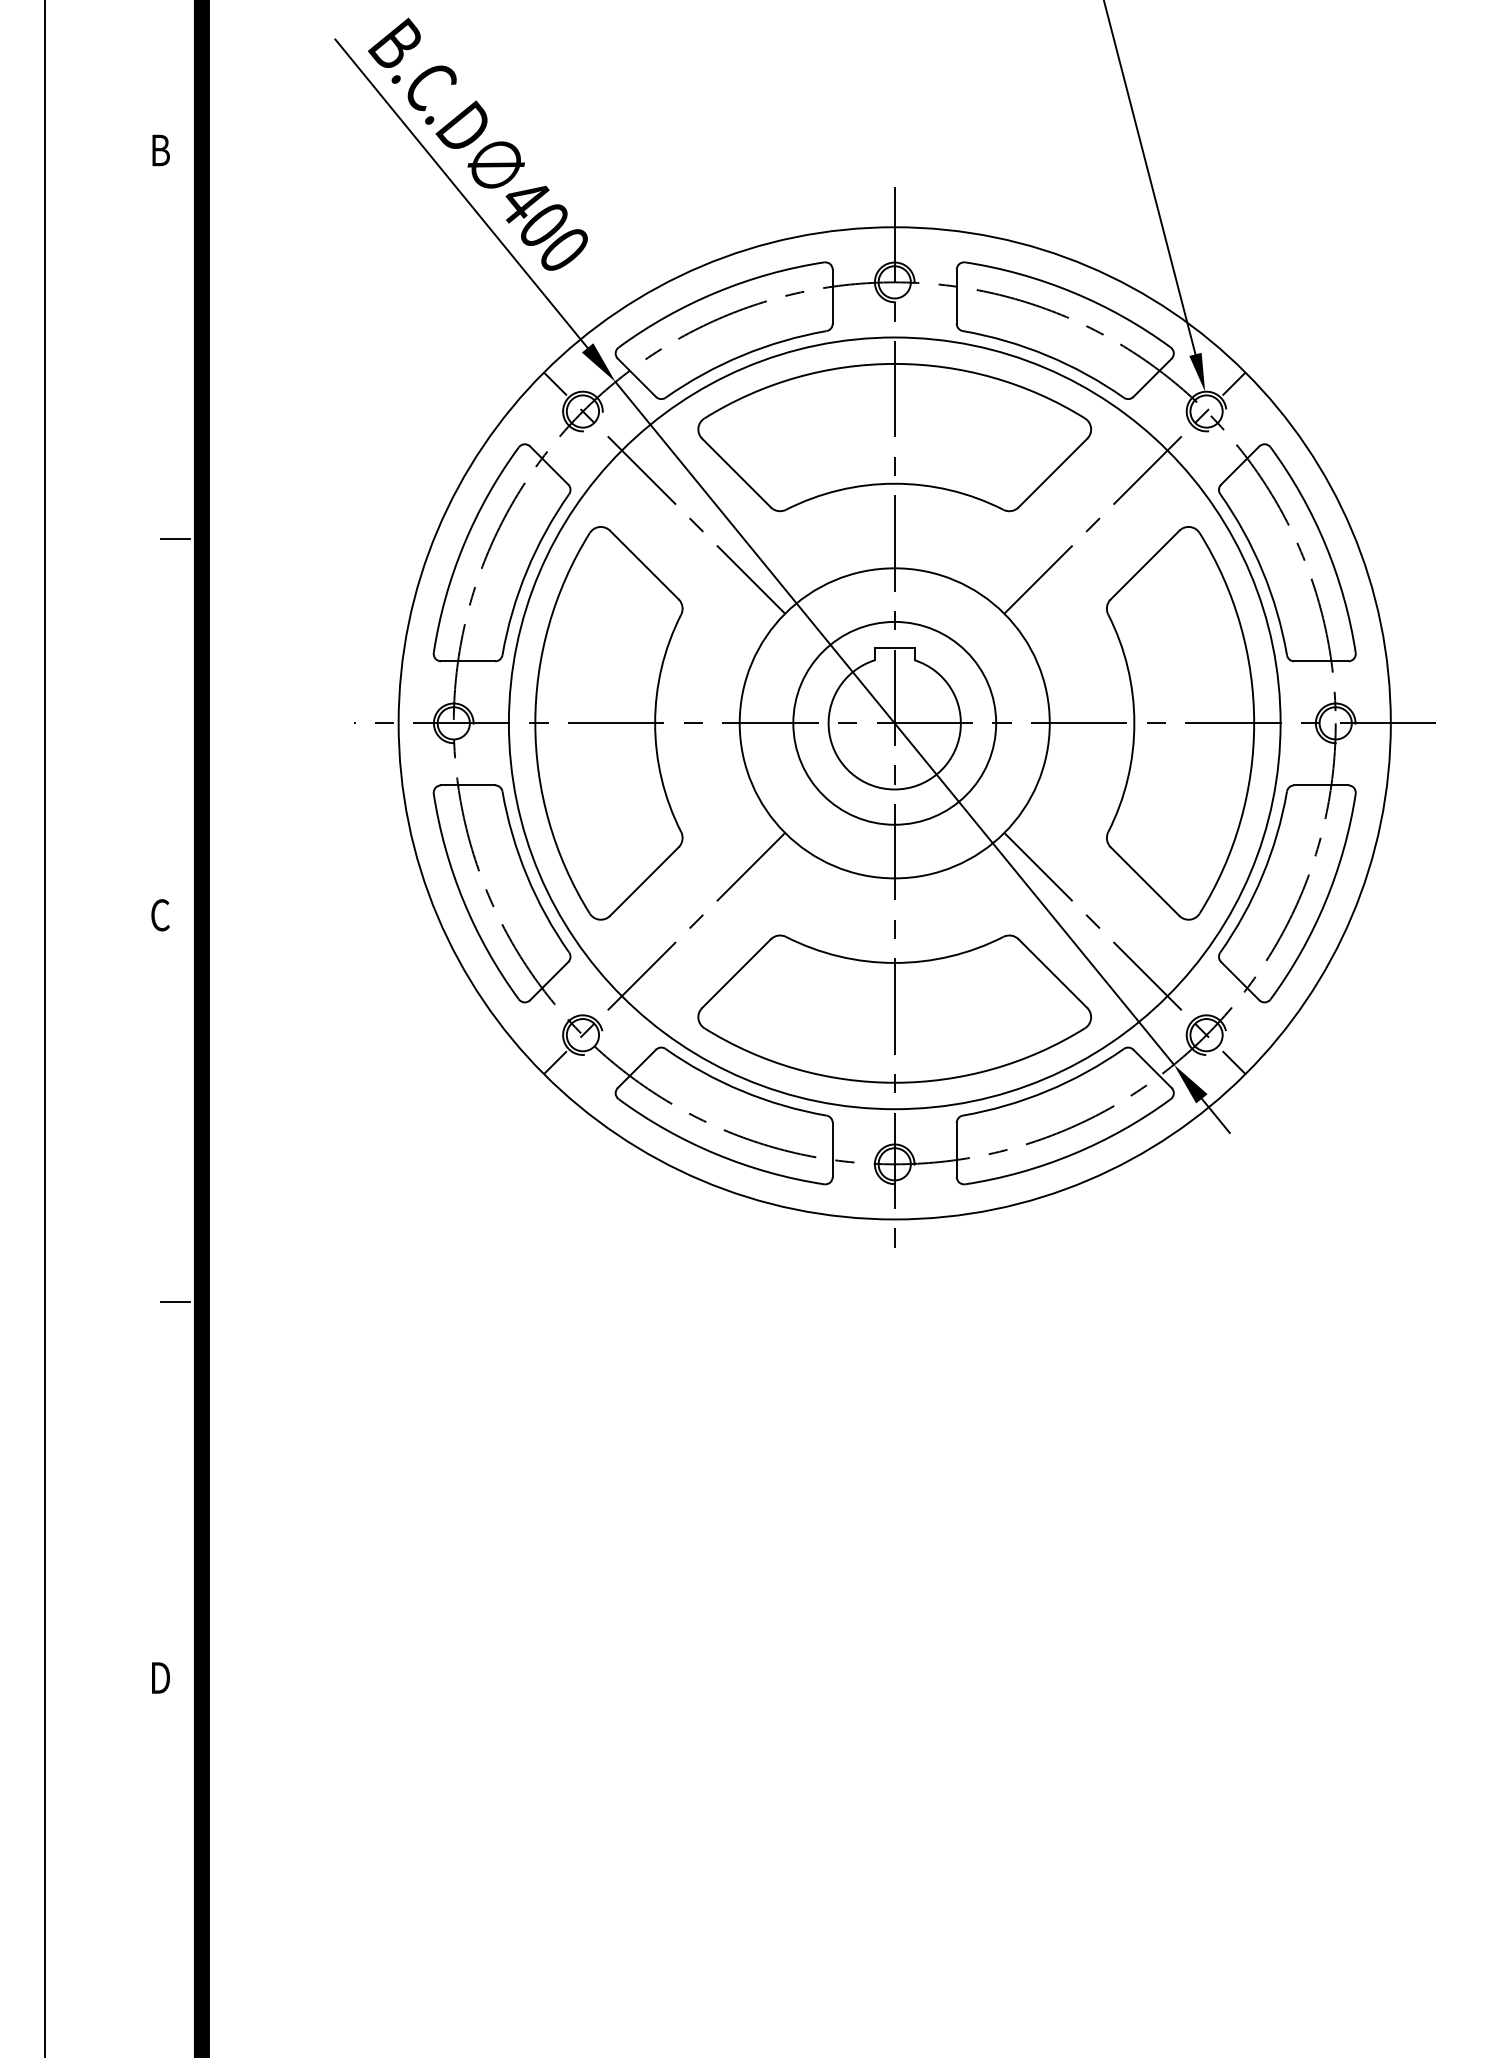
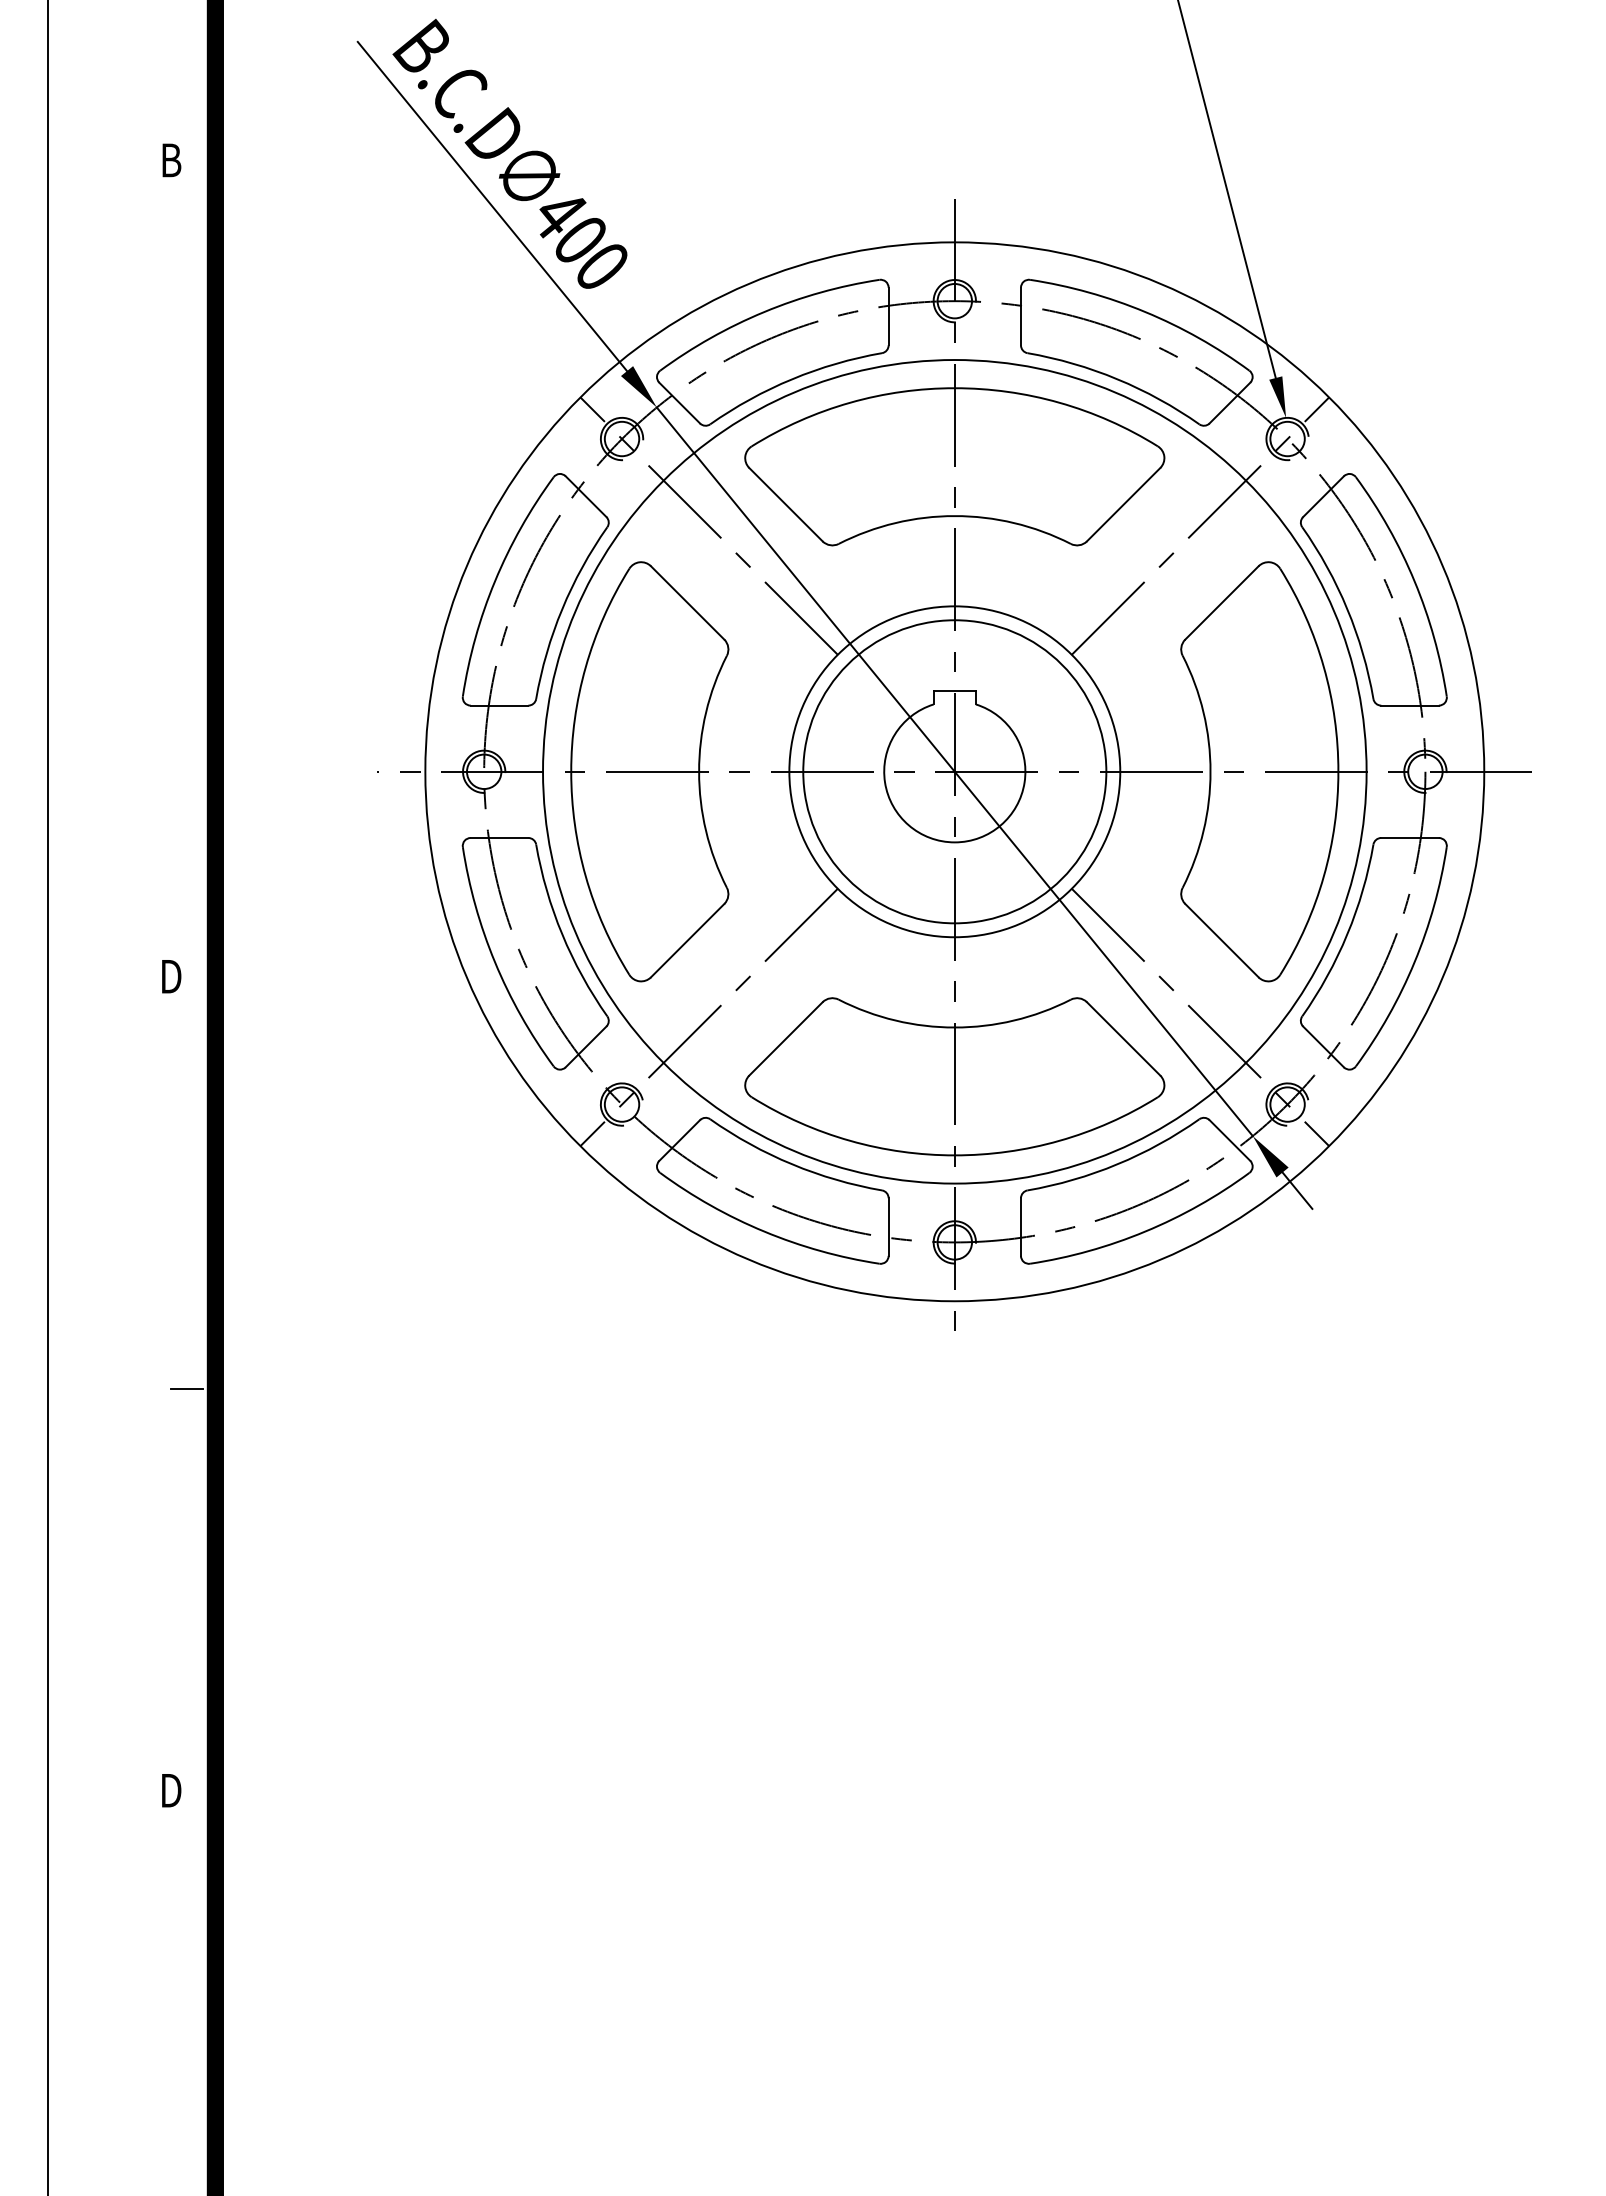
line: (174, 539) -> (186, 575), removed
circle: (894, 723) -> (954, 771), size x1.4
text: (160, 915) -> (171, 976), C -> D

